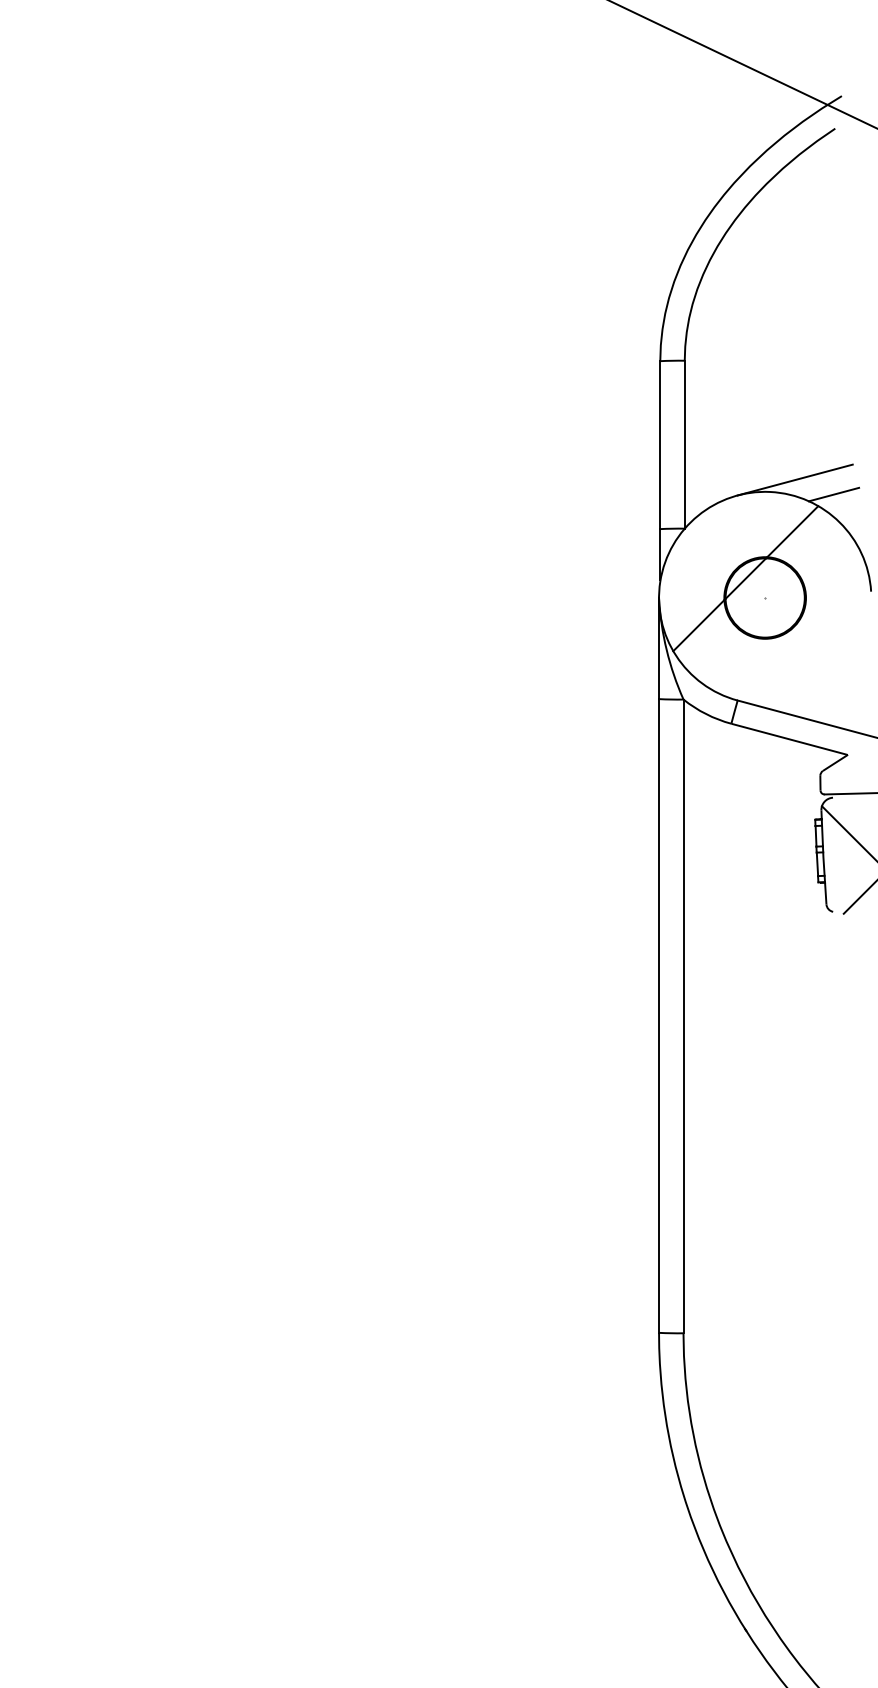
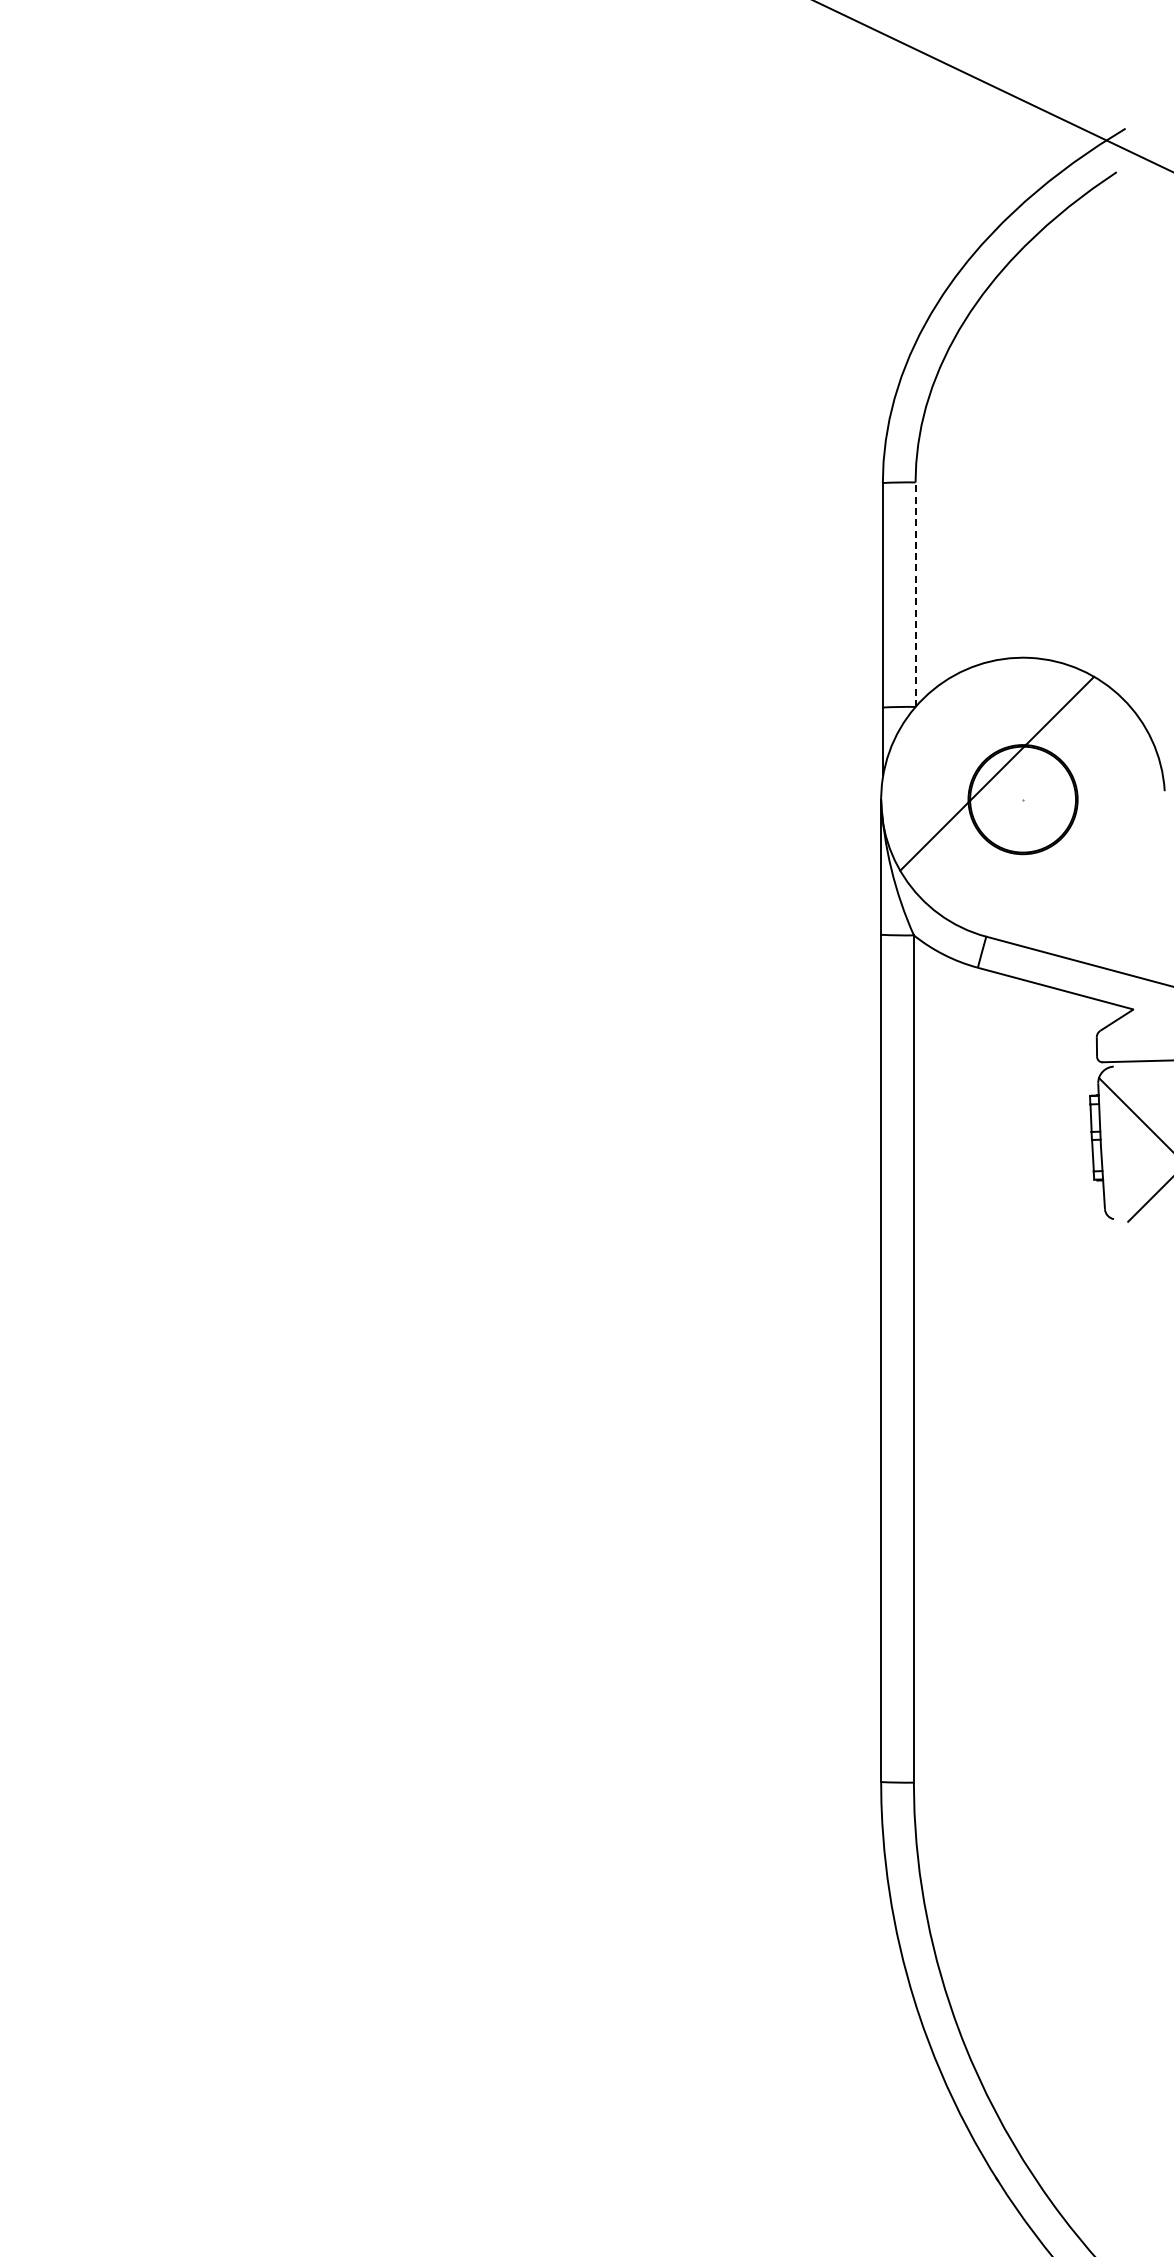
line: (684, 444) -> (915, 594), solid -> dashed
line: (795, 479) -> (1063, 641), removed
line: (833, 494) -> (1114, 661), removed

